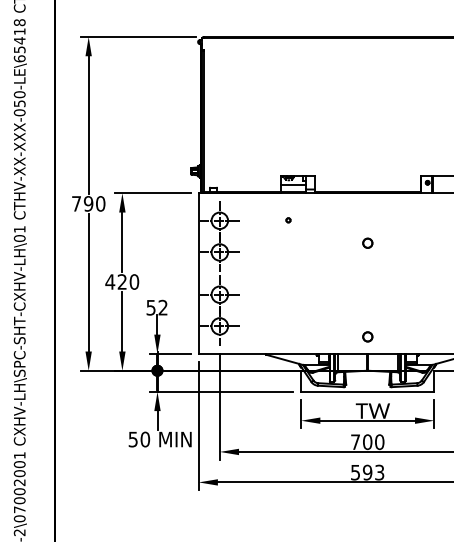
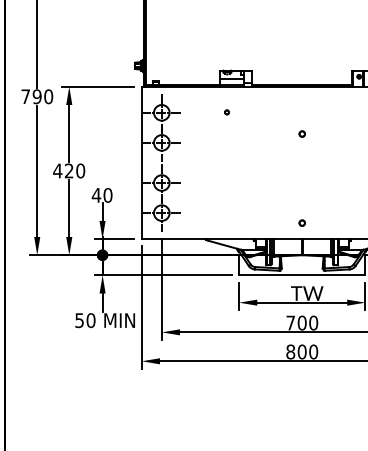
part: (367, 242) -> (302, 133), size x0.62
text: (156, 307) -> (101, 195), 52 -> 40
part: (367, 336) -> (302, 222), size x0.62
text: (367, 472) -> (302, 351), 593 -> 800

